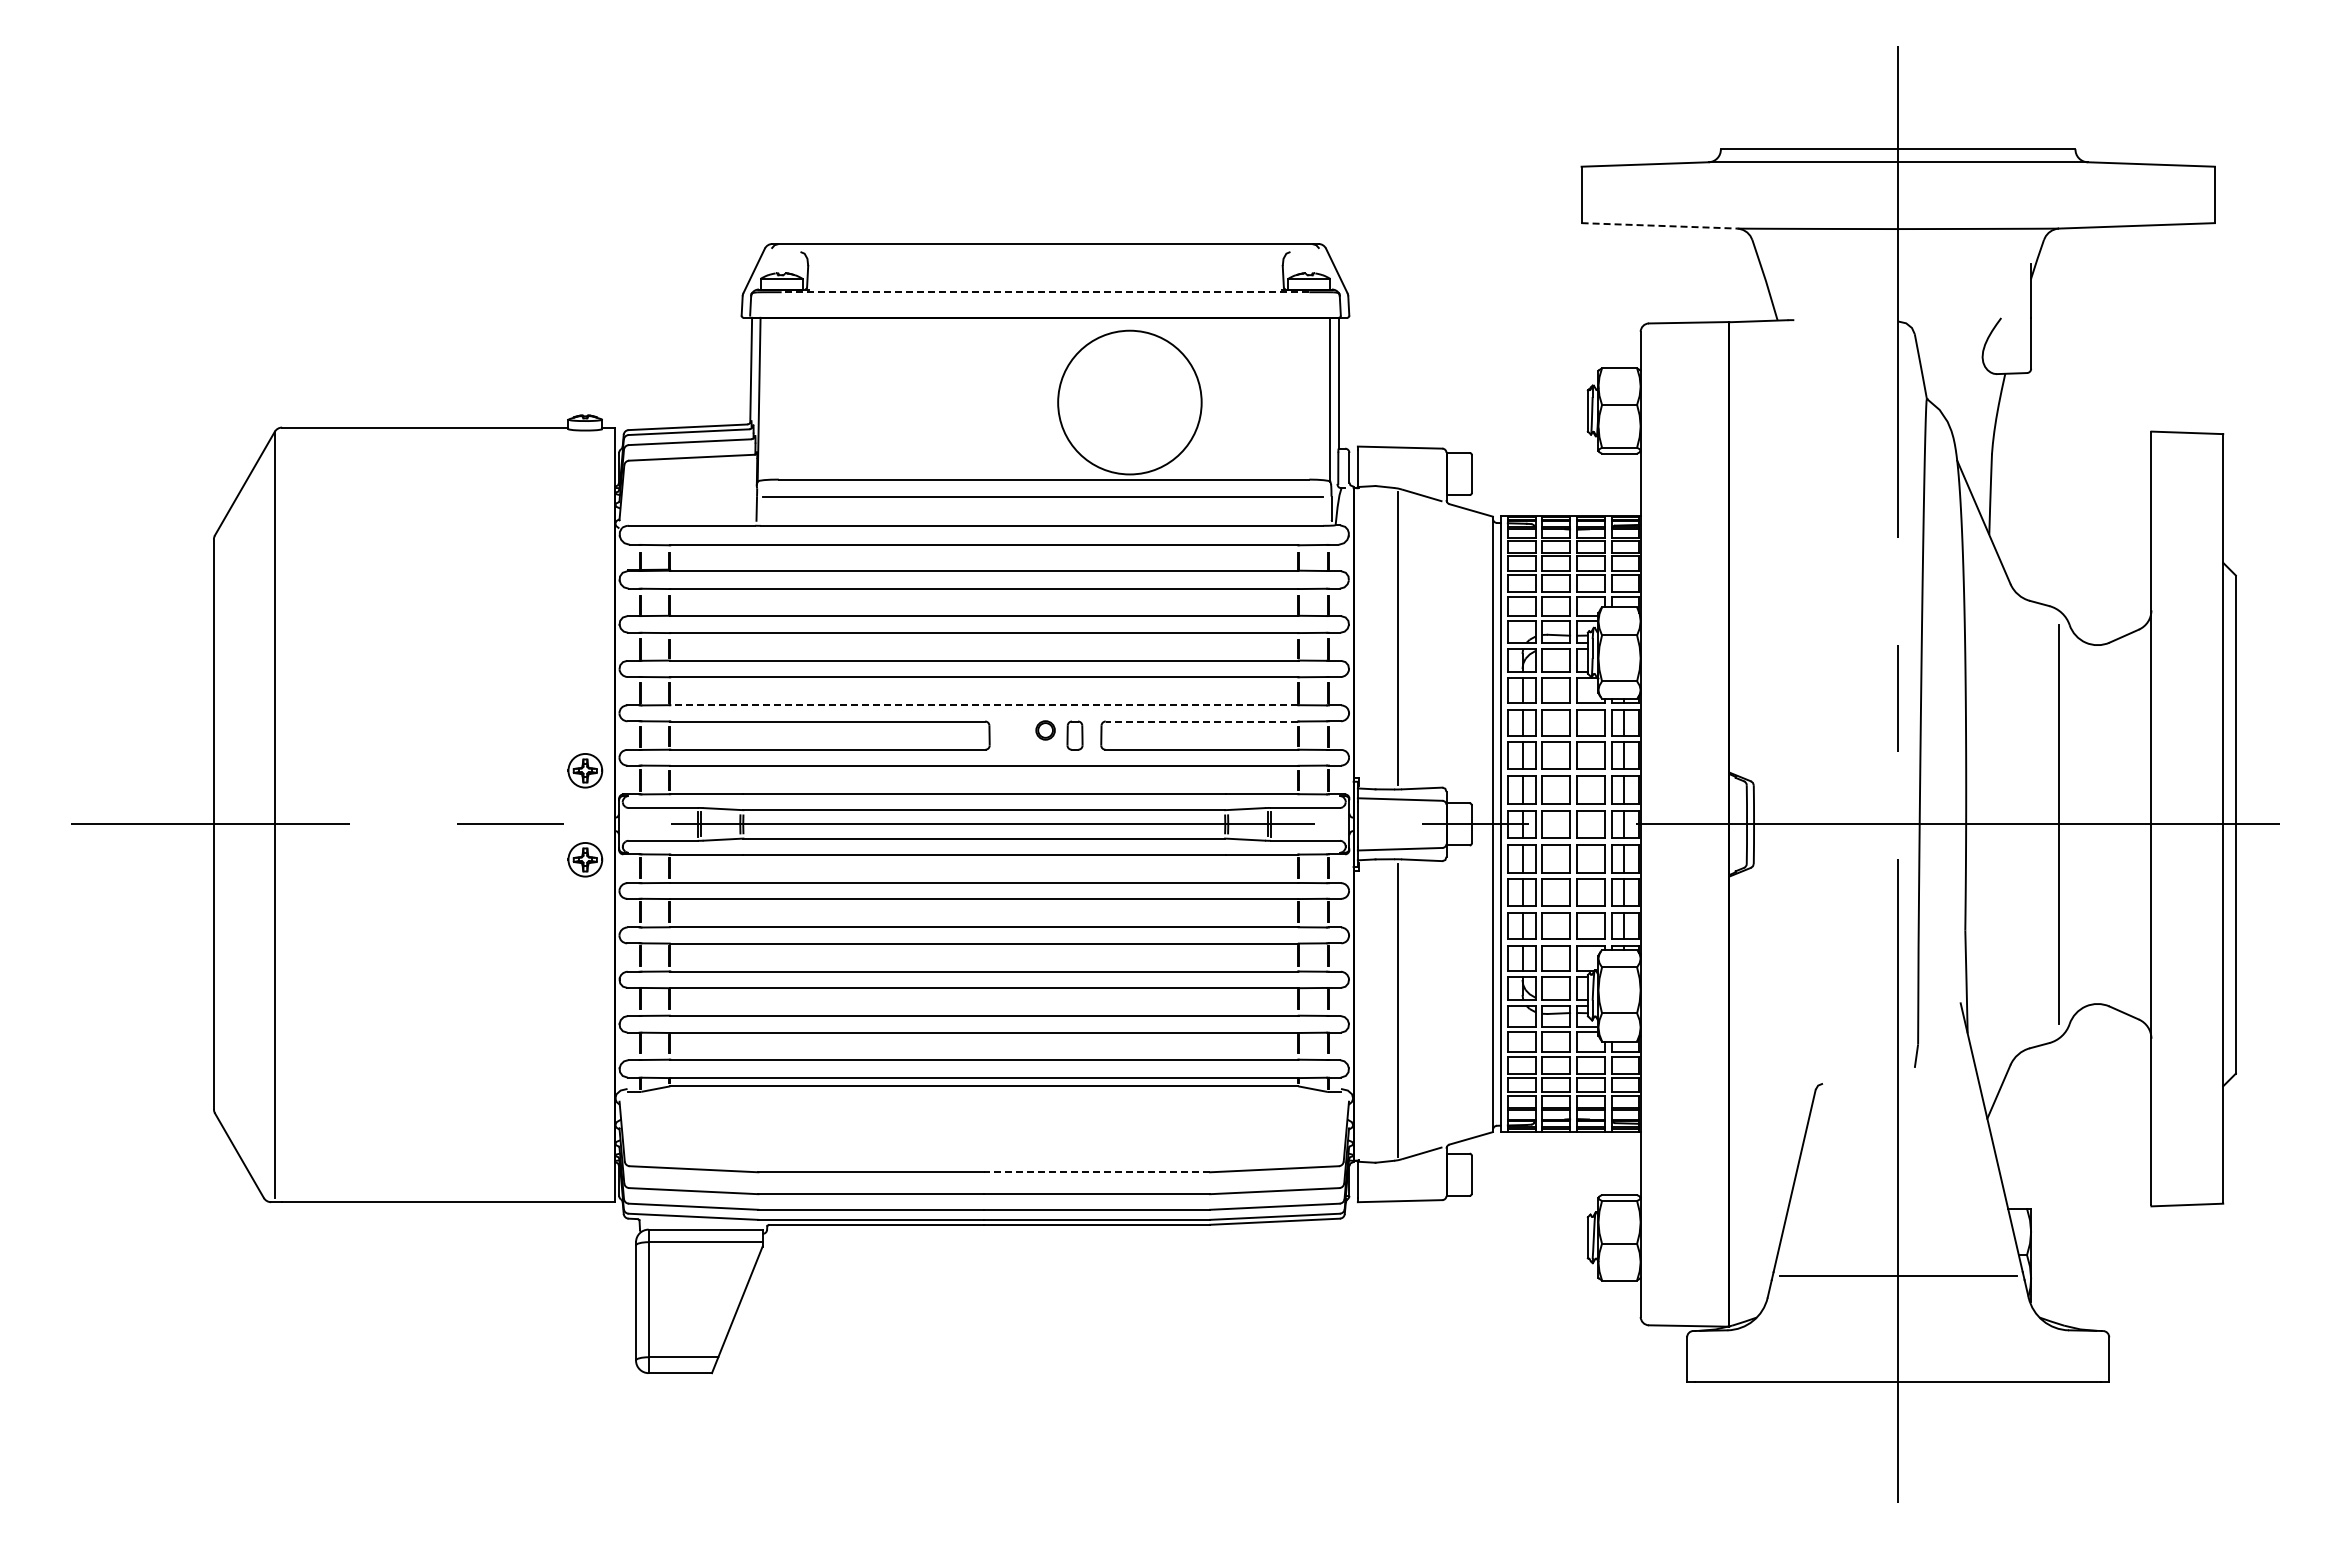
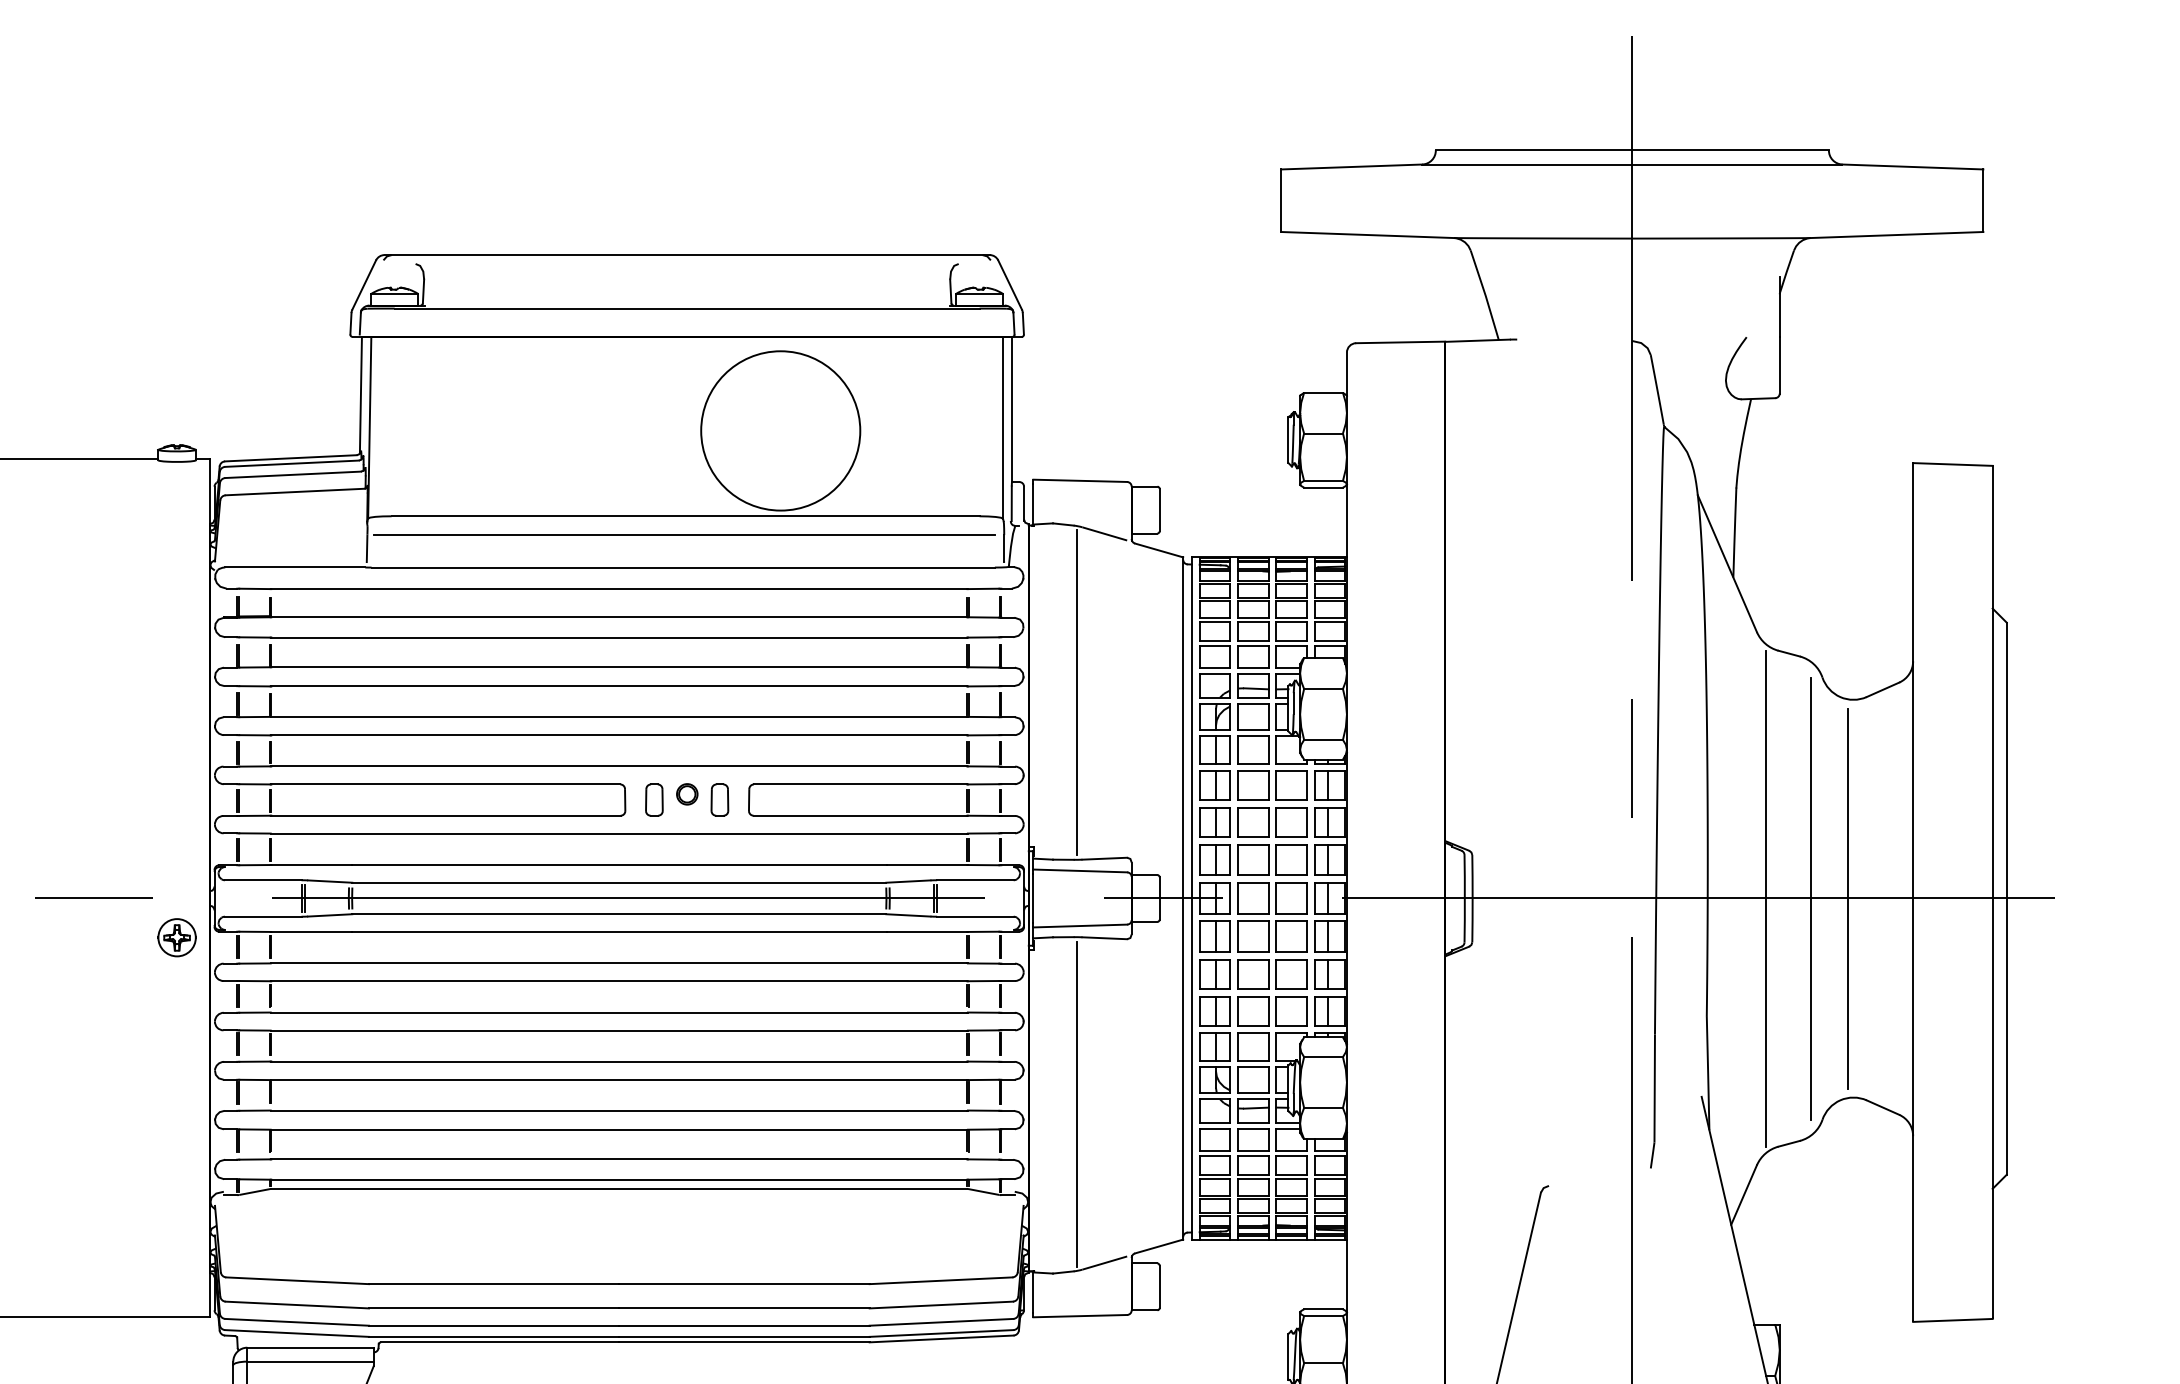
line: (1659, 225) -> (1367, 234), dashed -> solid
line: (1045, 292) -> (687, 308), dashed -> solid
line: (984, 705) -> (619, 766), dashed -> solid
line: (1201, 721) -> (860, 784), dashed -> solid
part: (1015, 735) -> (653, 799), added
part: (585, 770) -> (177, 838), removed
line: (2018, 824) -> (1765, 898), added
line: (2092, 824) -> (1847, 898), added
line: (1097, 1172) -> (744, 1284), dashed -> solid

